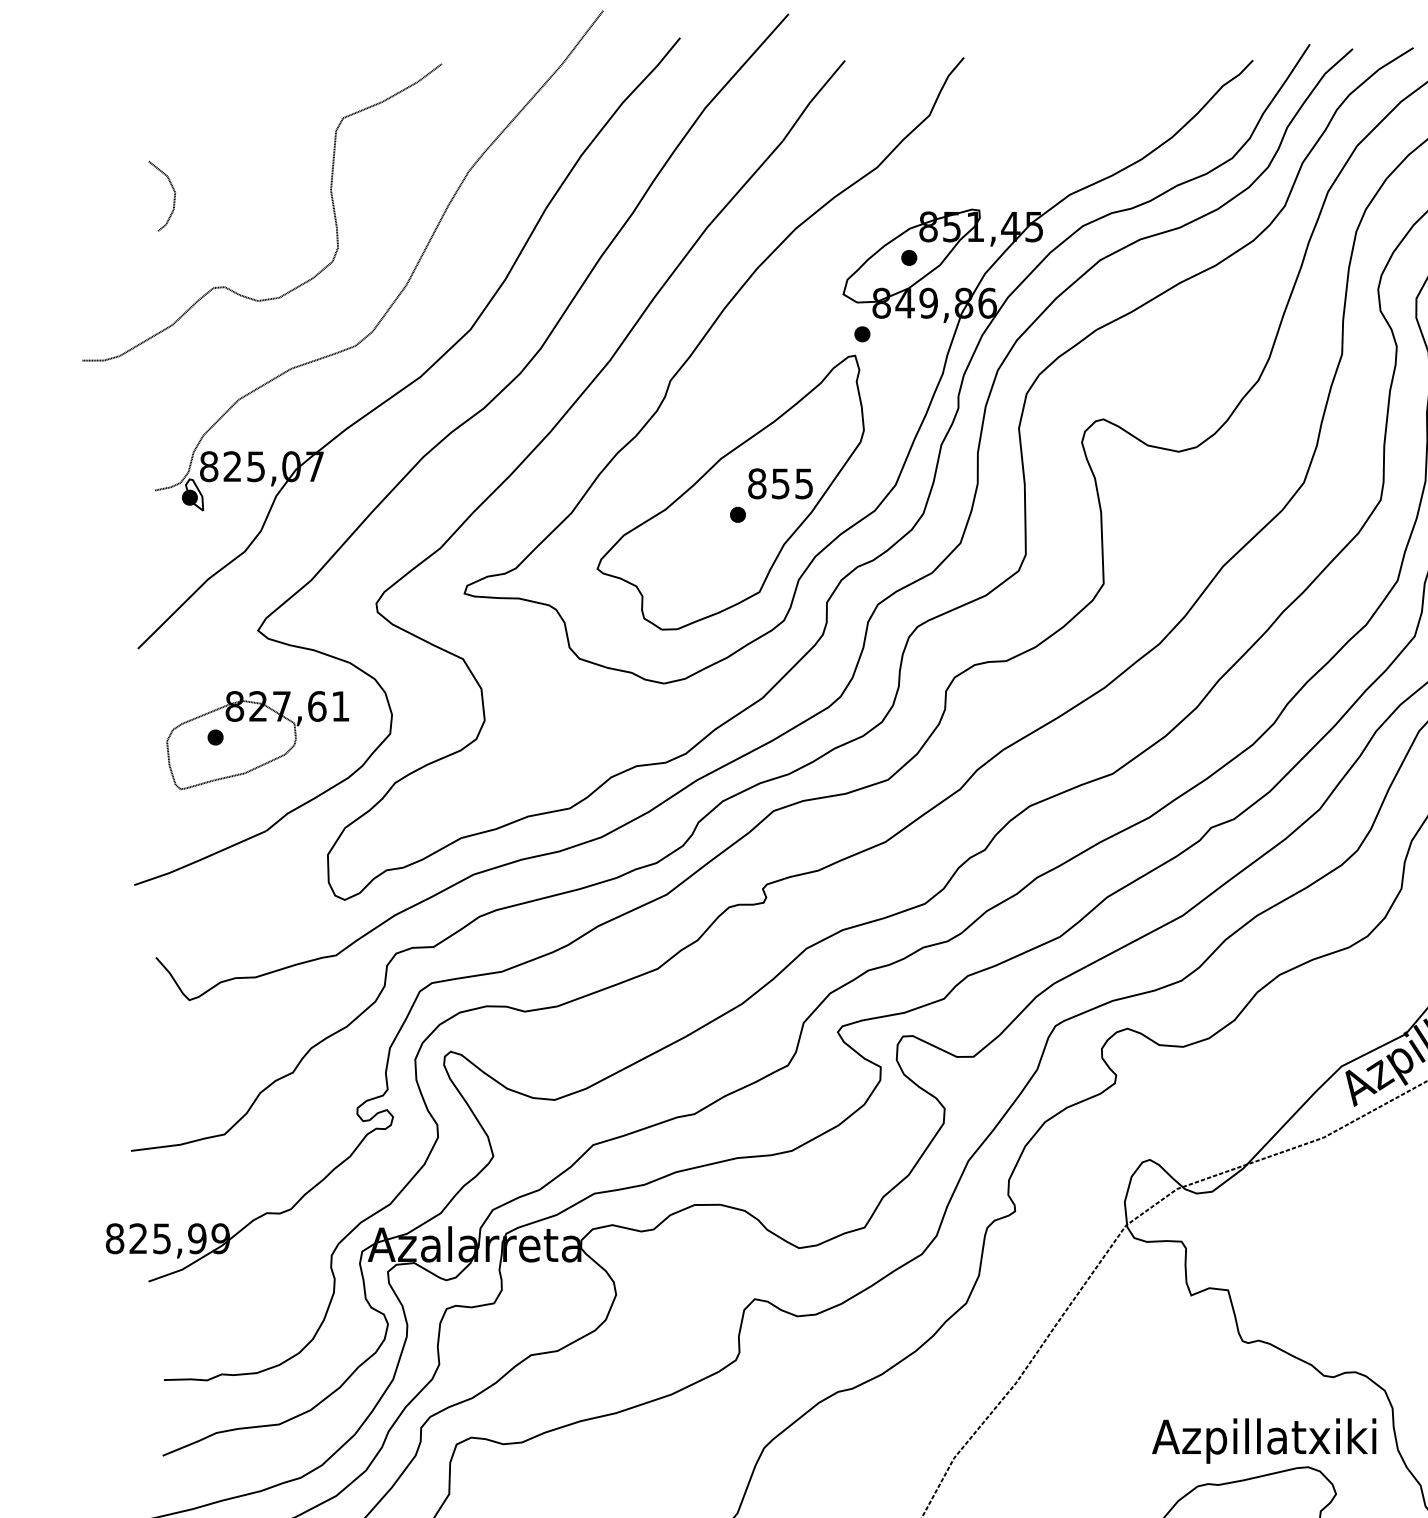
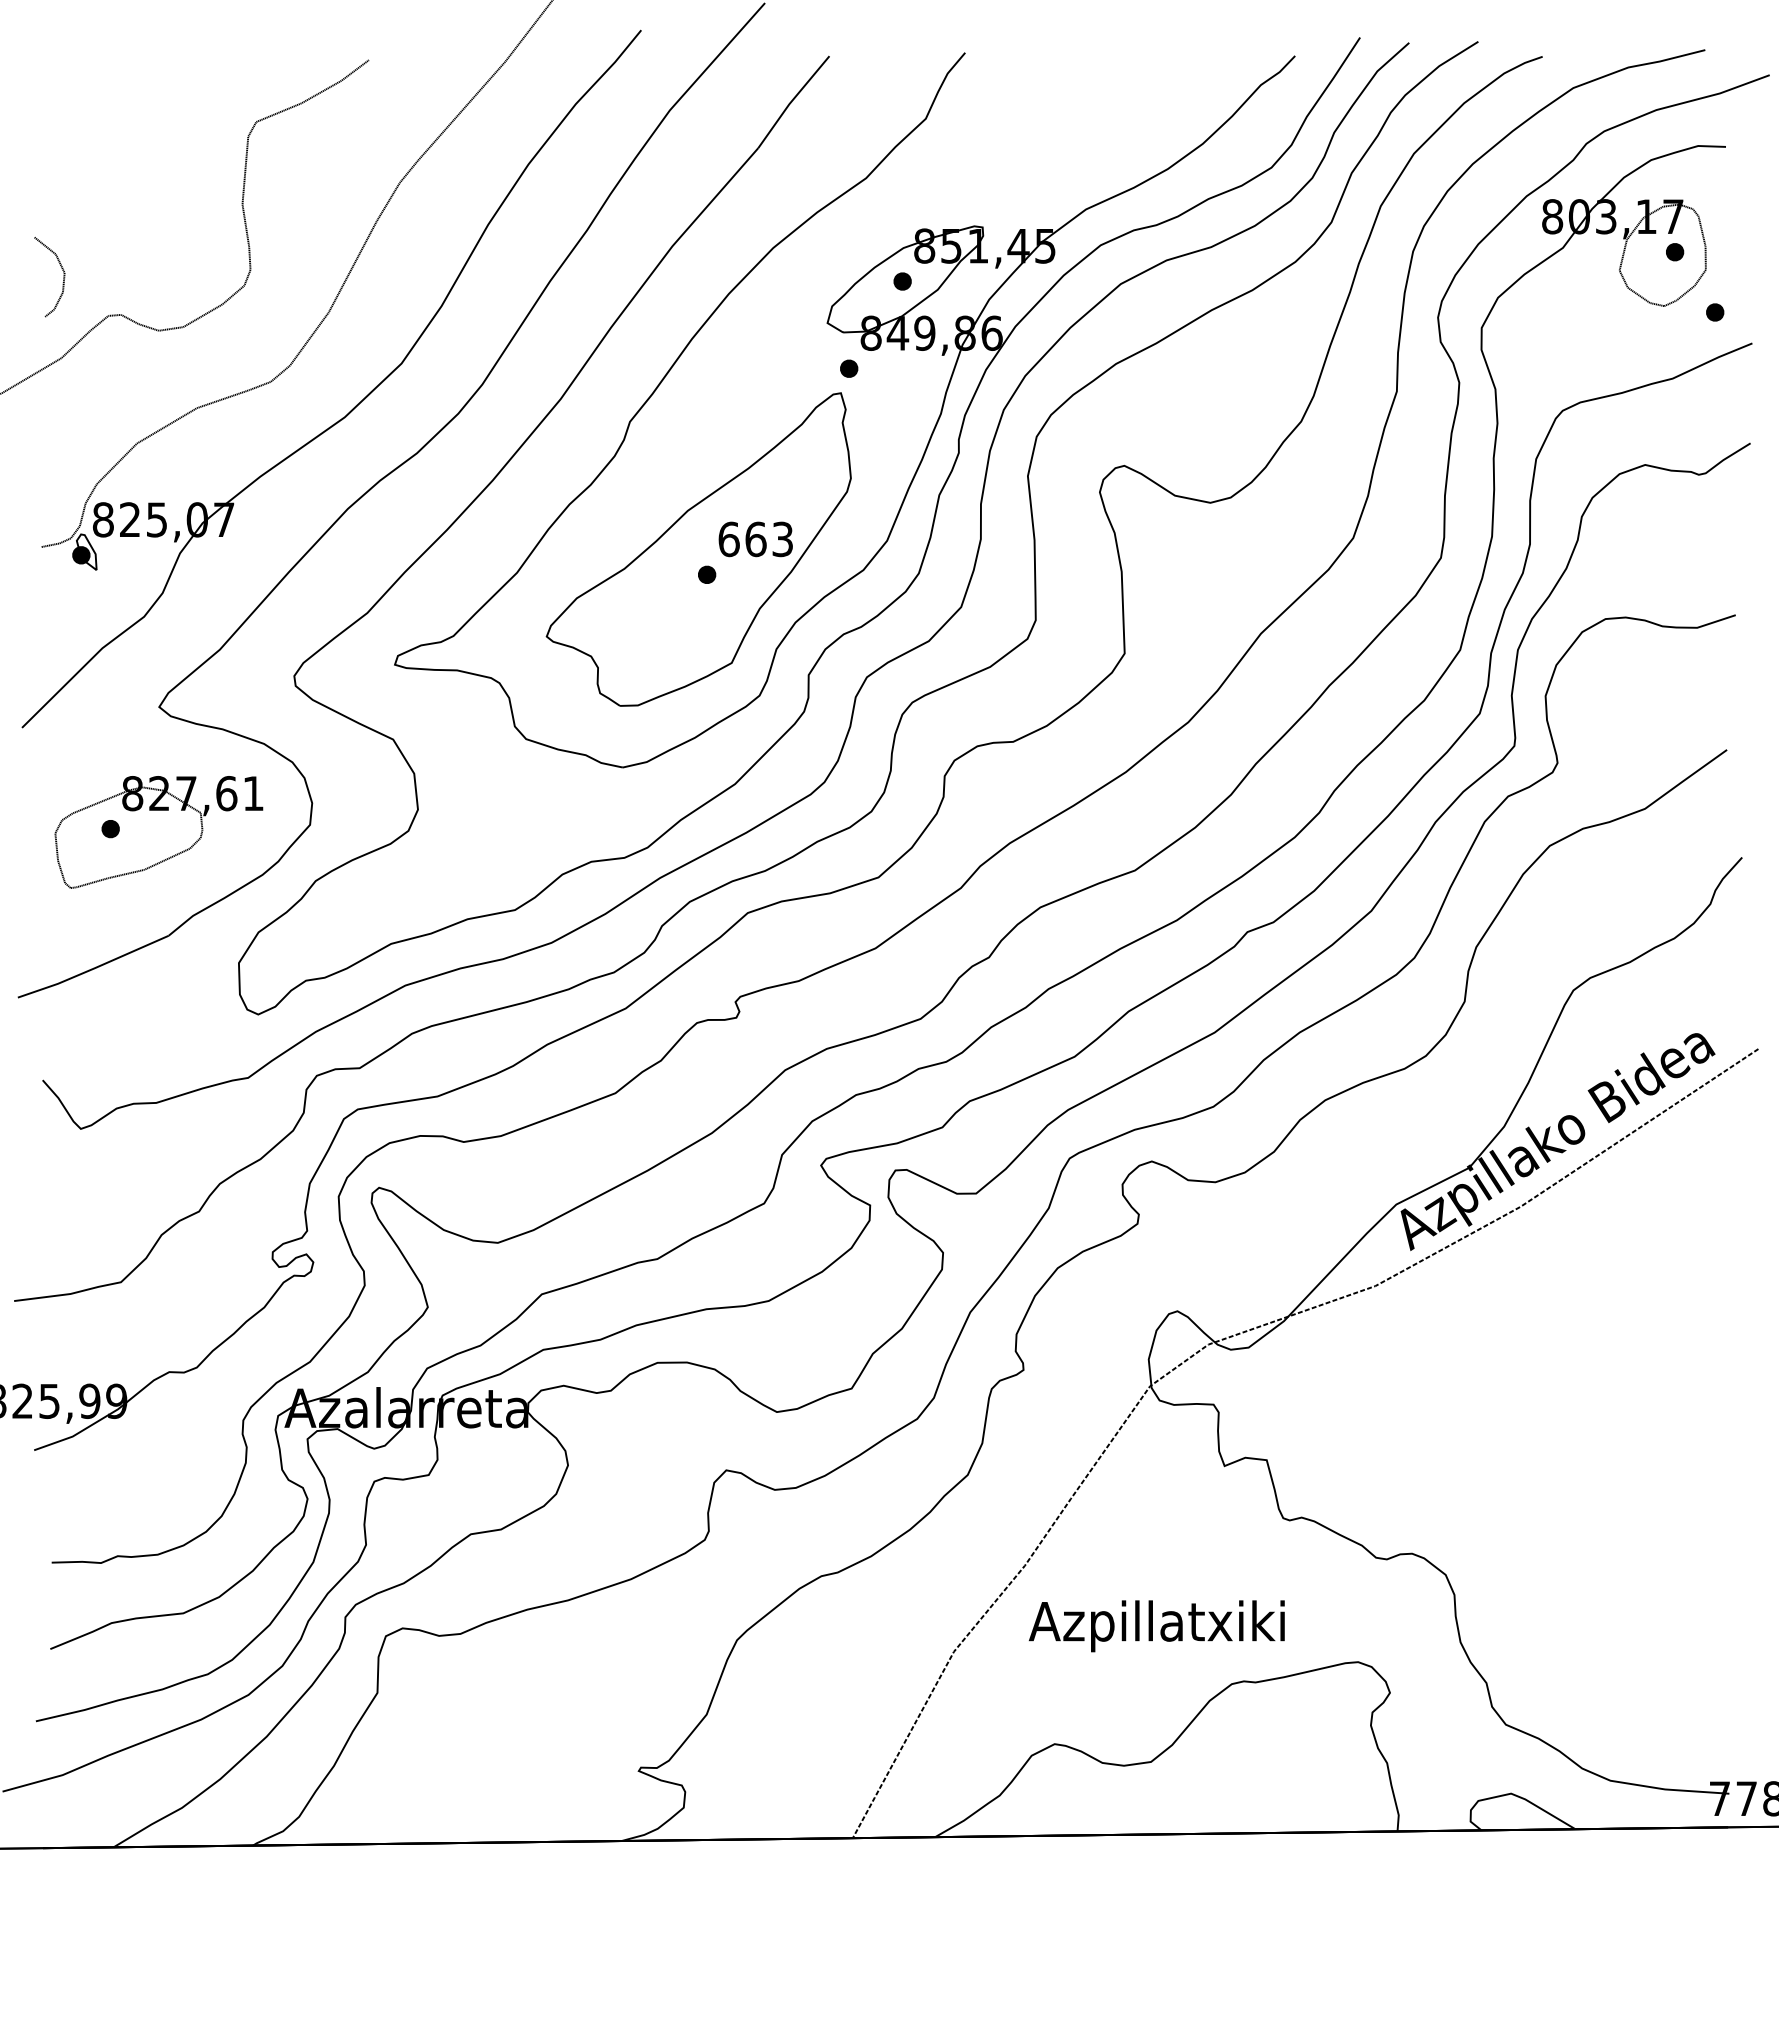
curve: (174, 196) -> (63, 277), moved
text: (780, 483) -> (755, 539), 855 -> 663
text: (1263, 1441) -> (1156, 1626), moved

